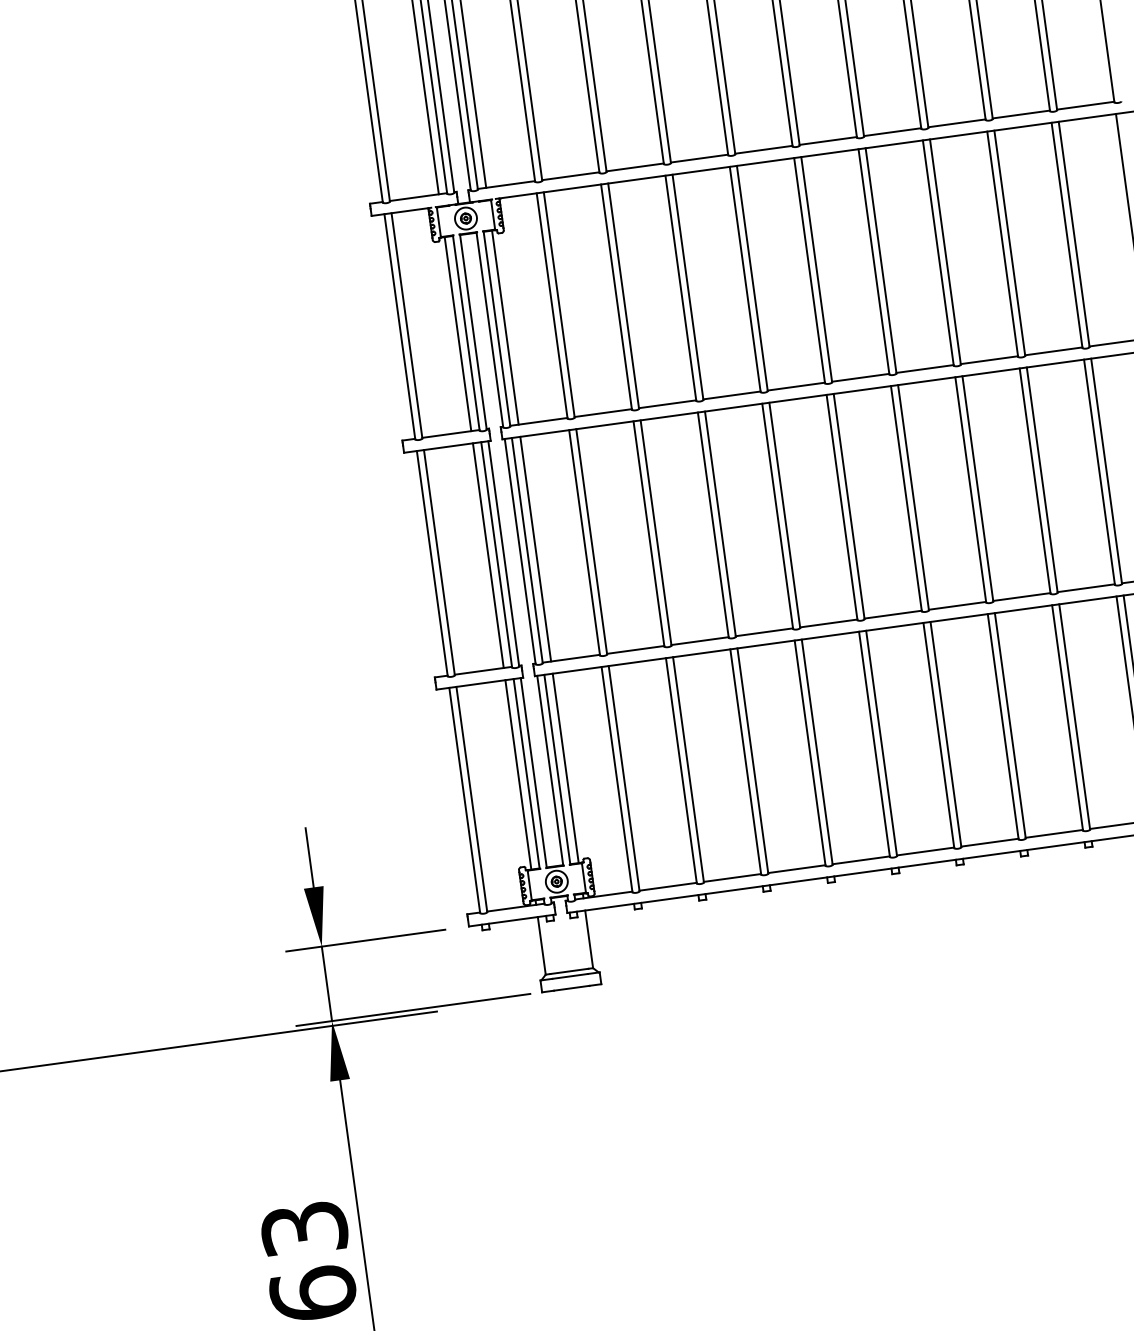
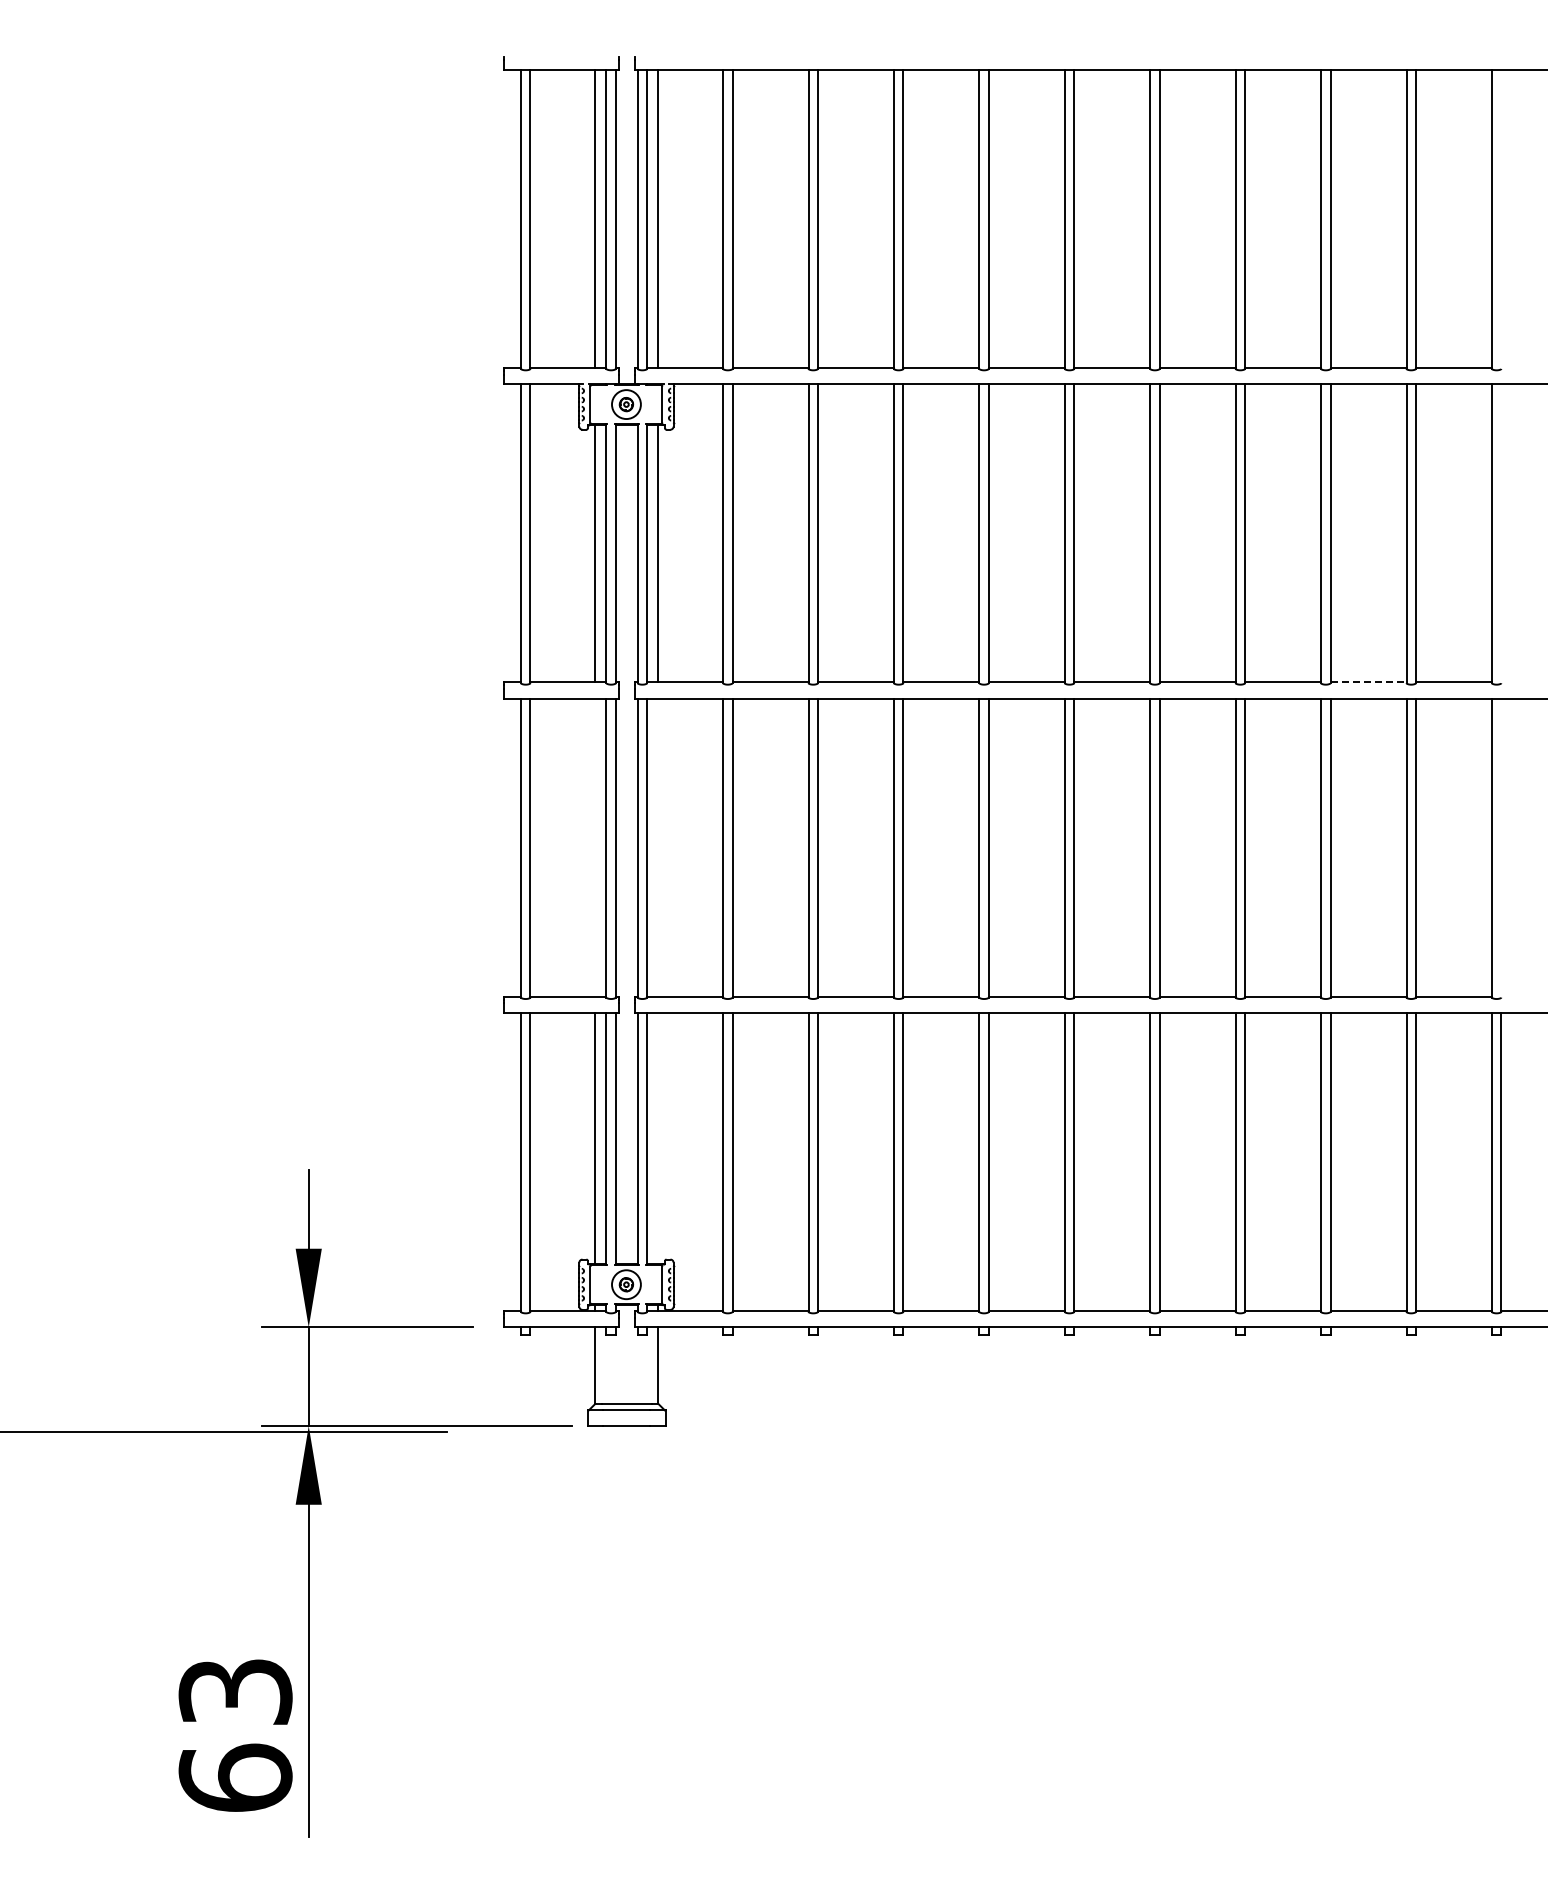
line: (1053, 351) -> (1368, 682), solid -> dashed
line: (535, 549) -> (658, 847), removed
line: (488, 555) -> (595, 847), removed
line: (565, 768) -> (658, 1138), removed

